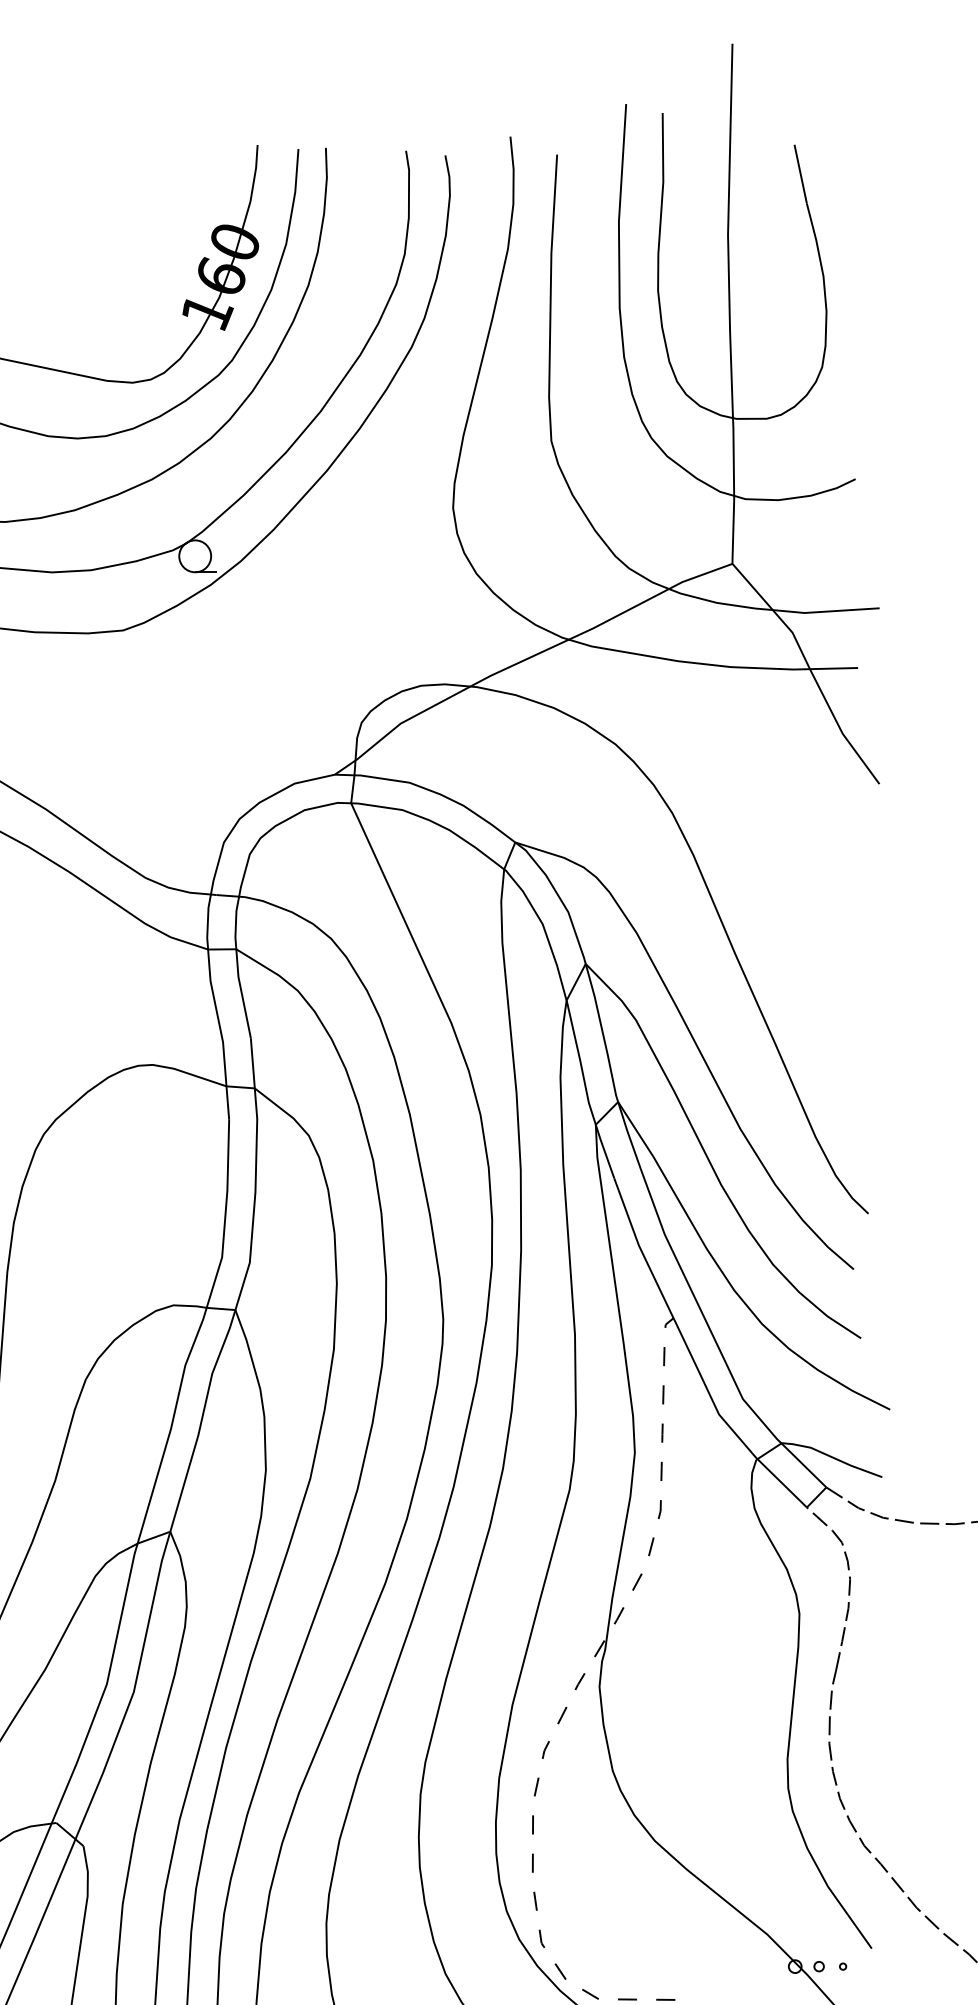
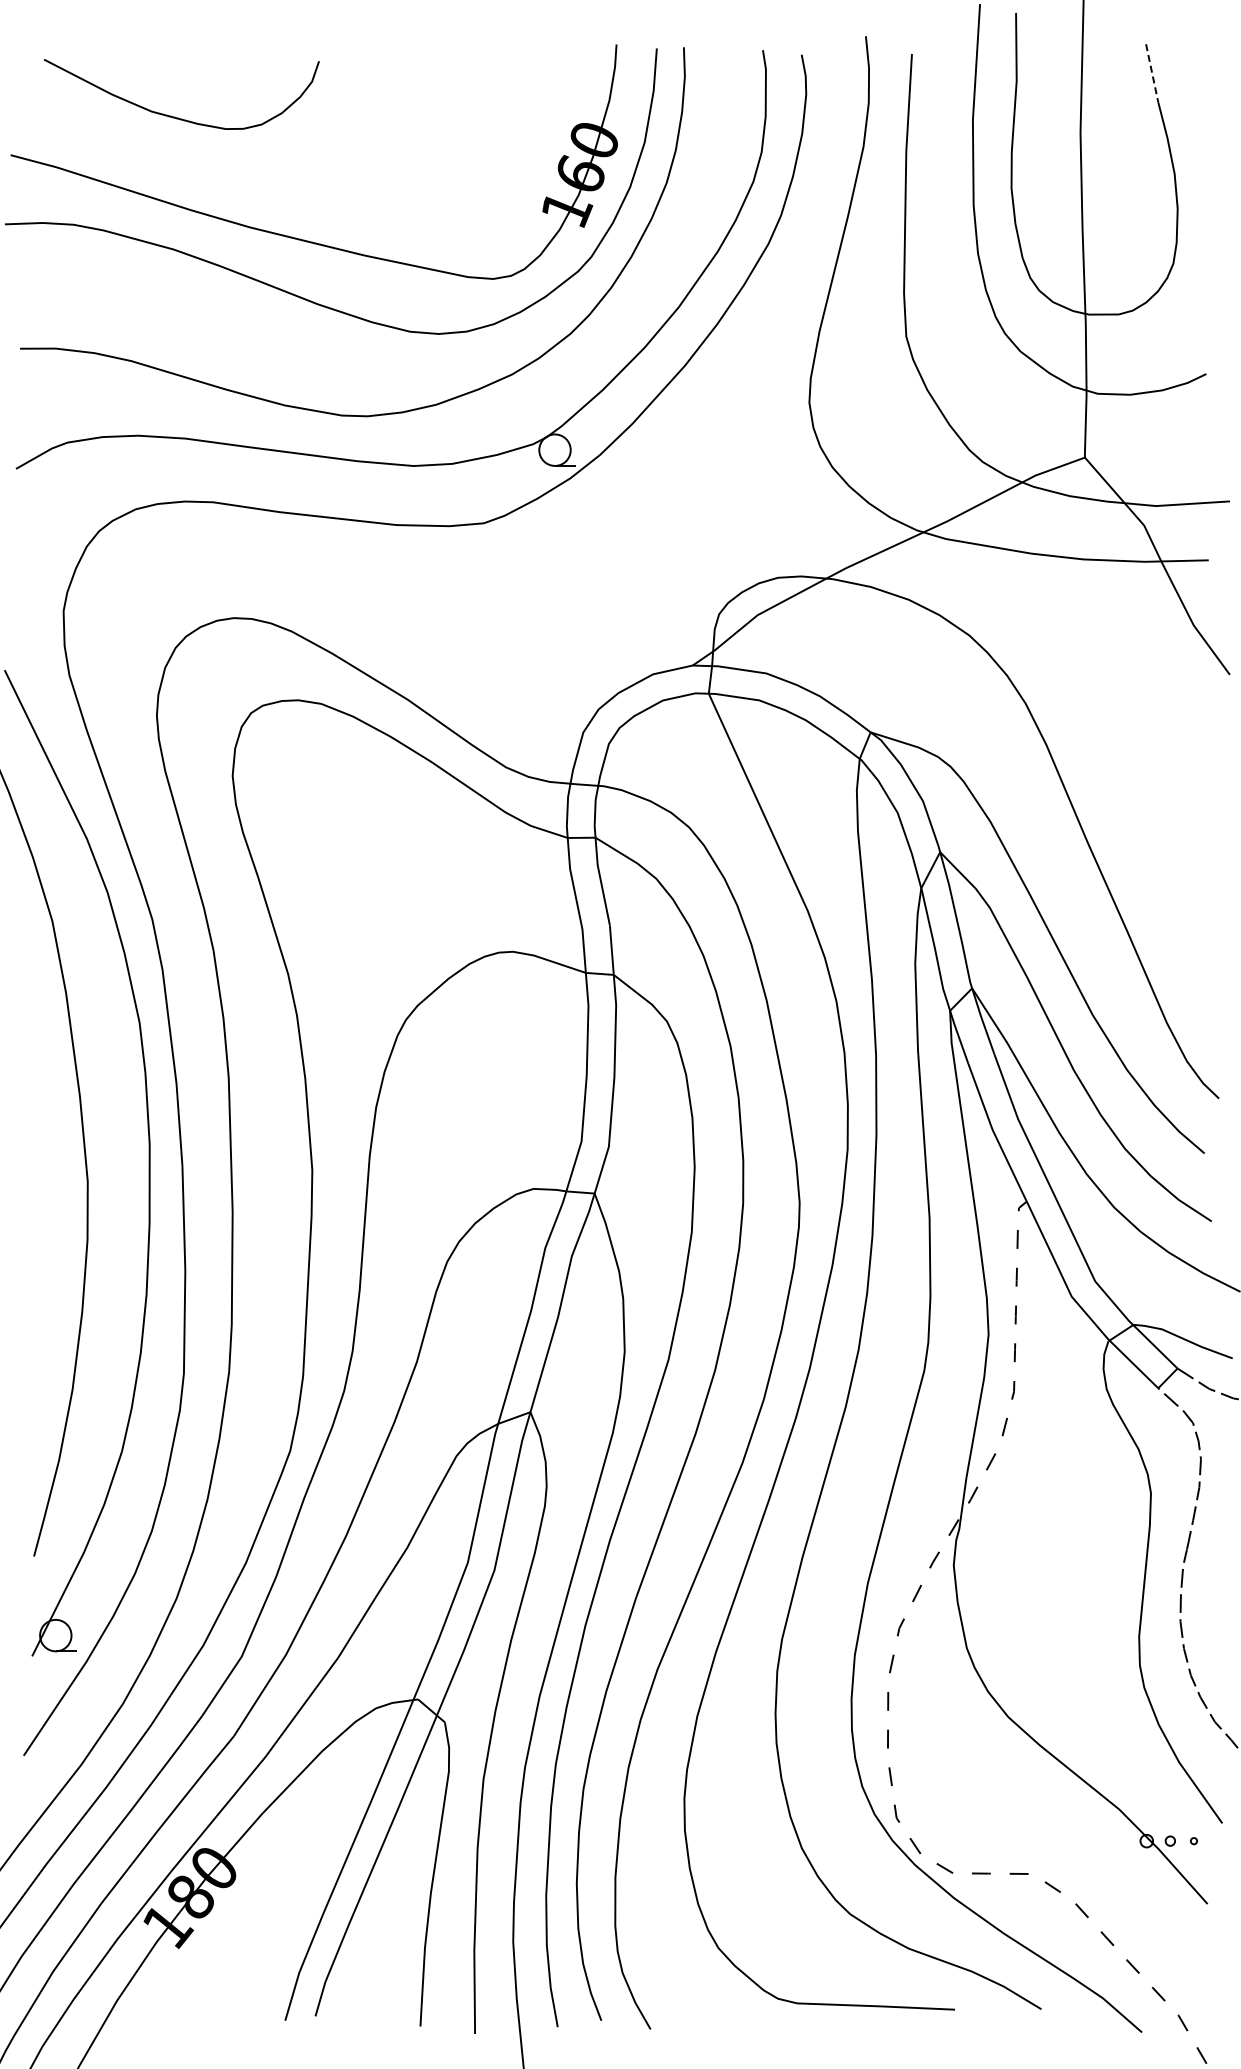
line: (801, 174) -> (1152, 73), solid -> dashed

